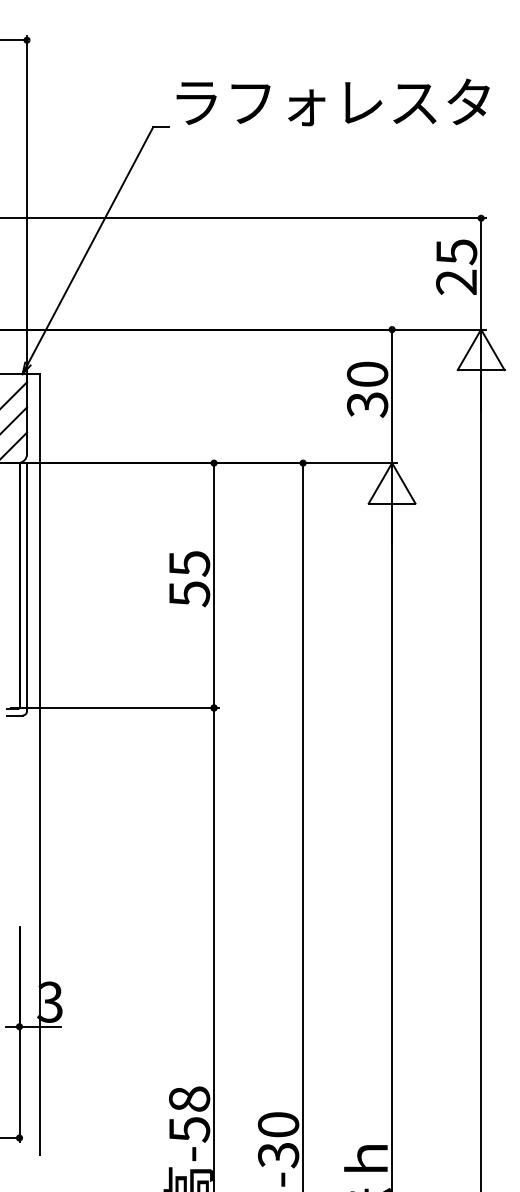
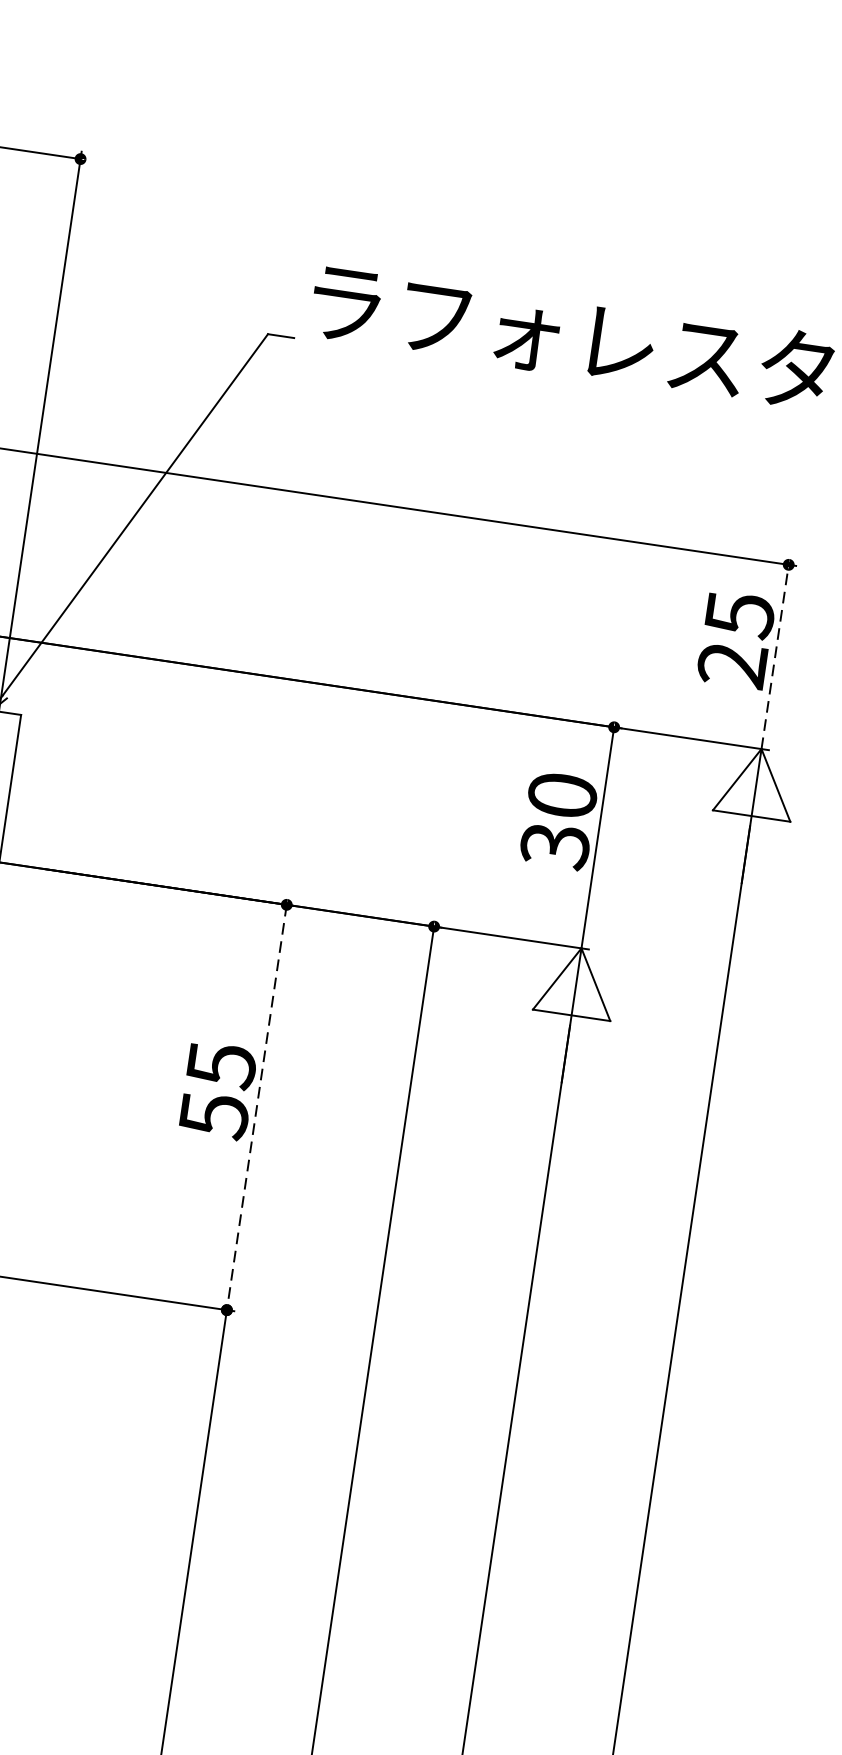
line: (481, 273) -> (775, 656), solid -> dashed
line: (214, 586) -> (257, 1109), solid -> dashed

